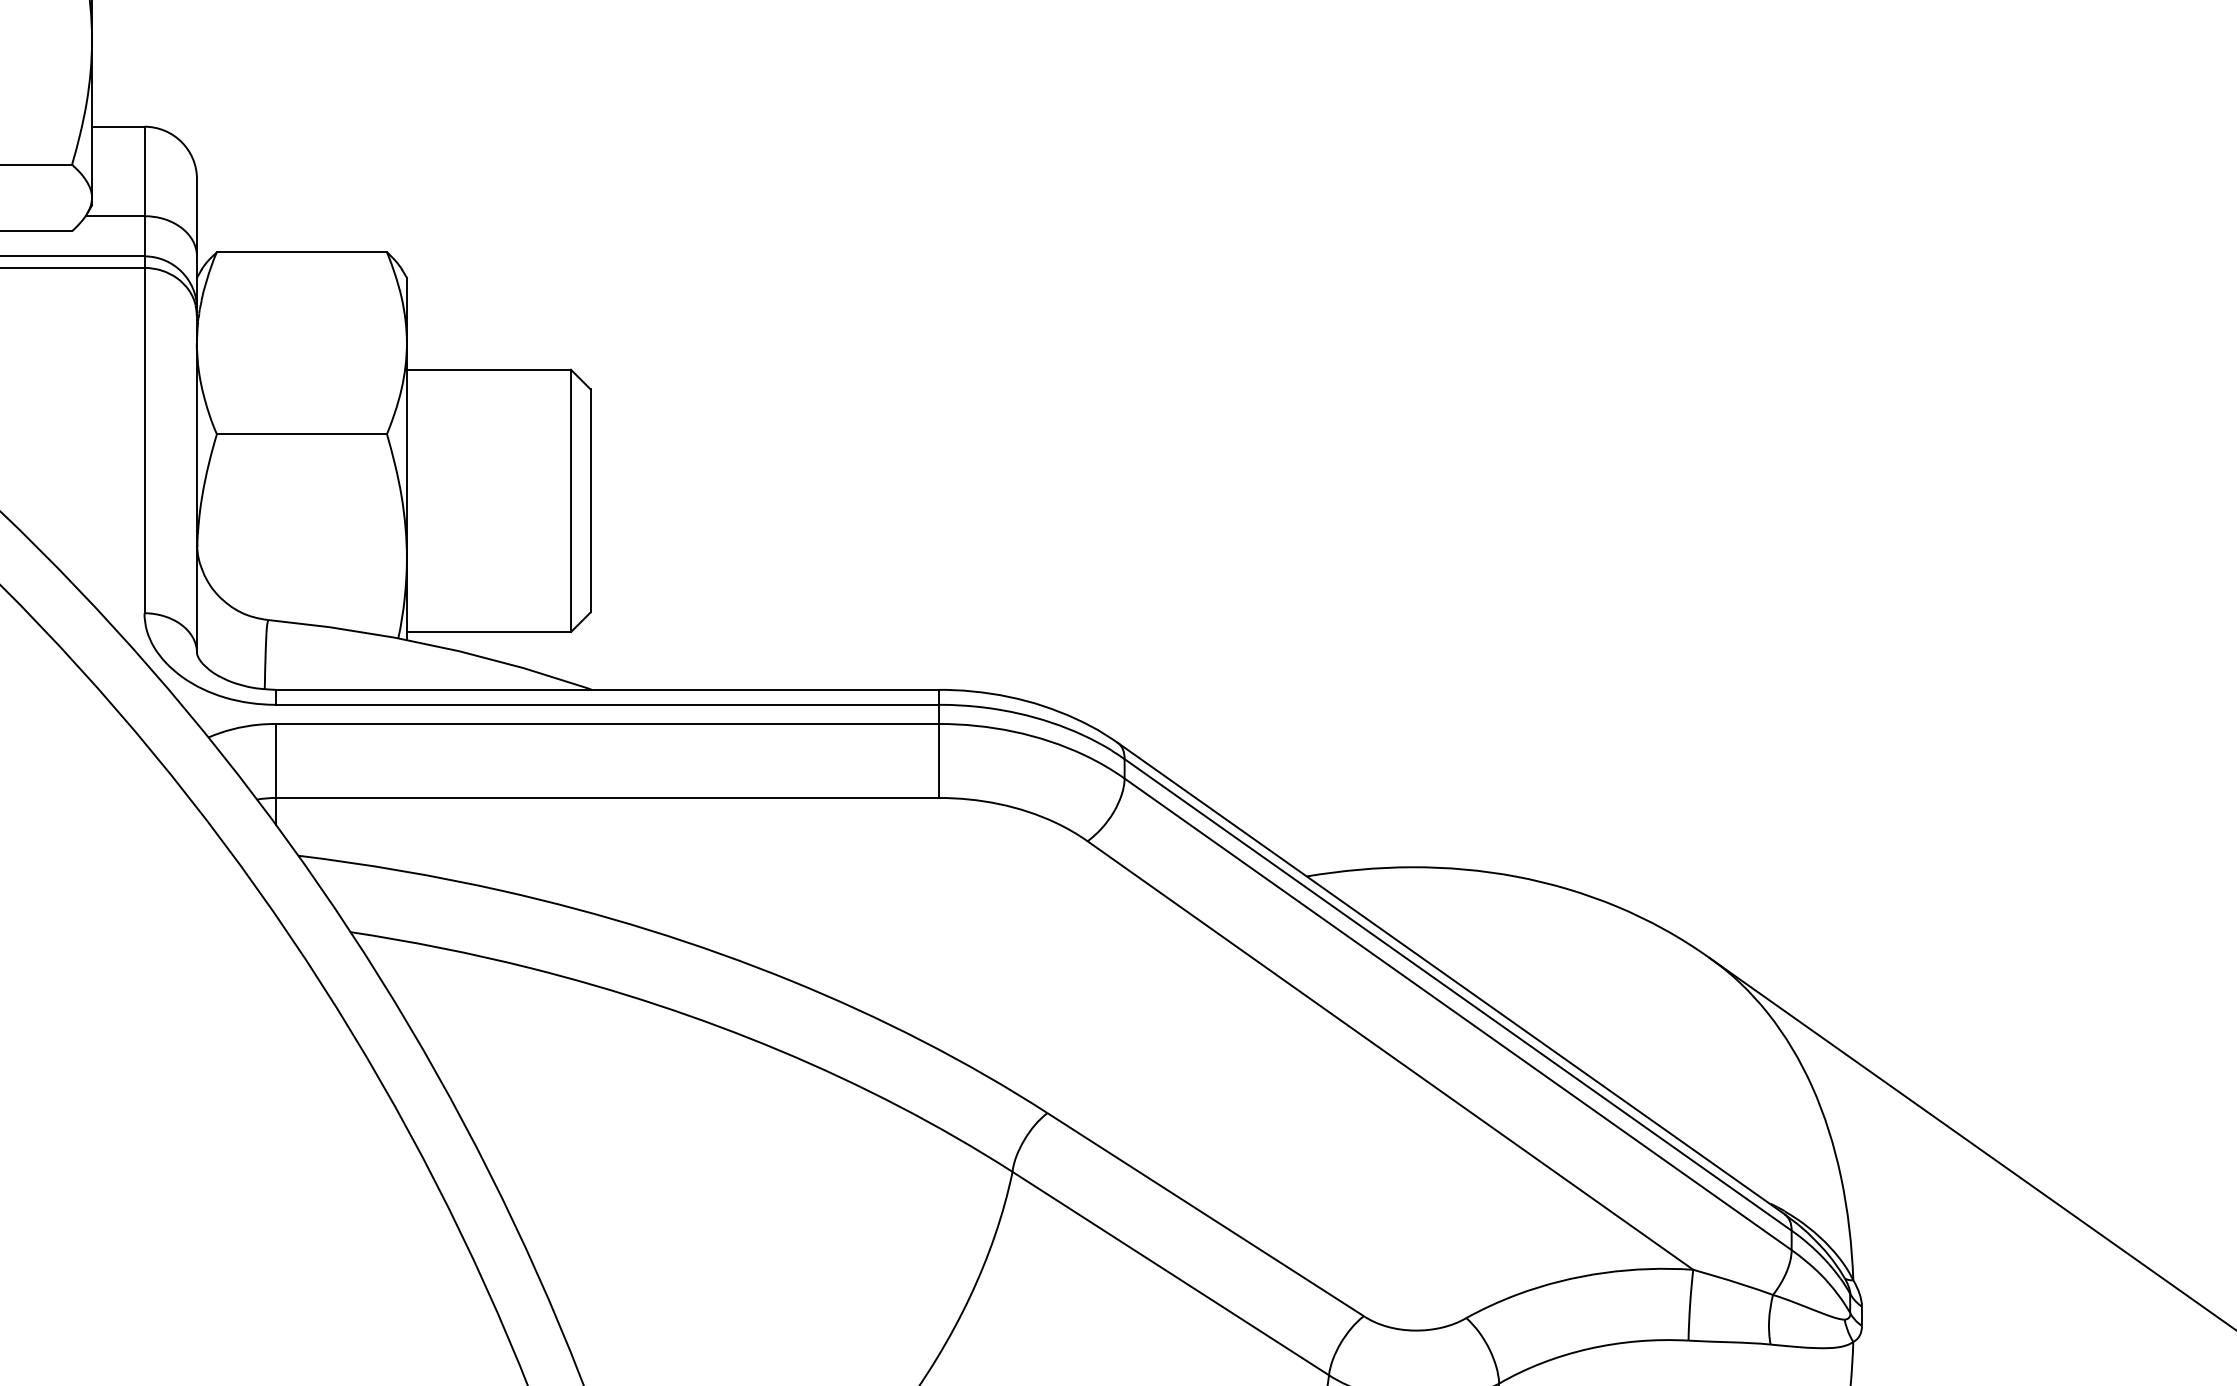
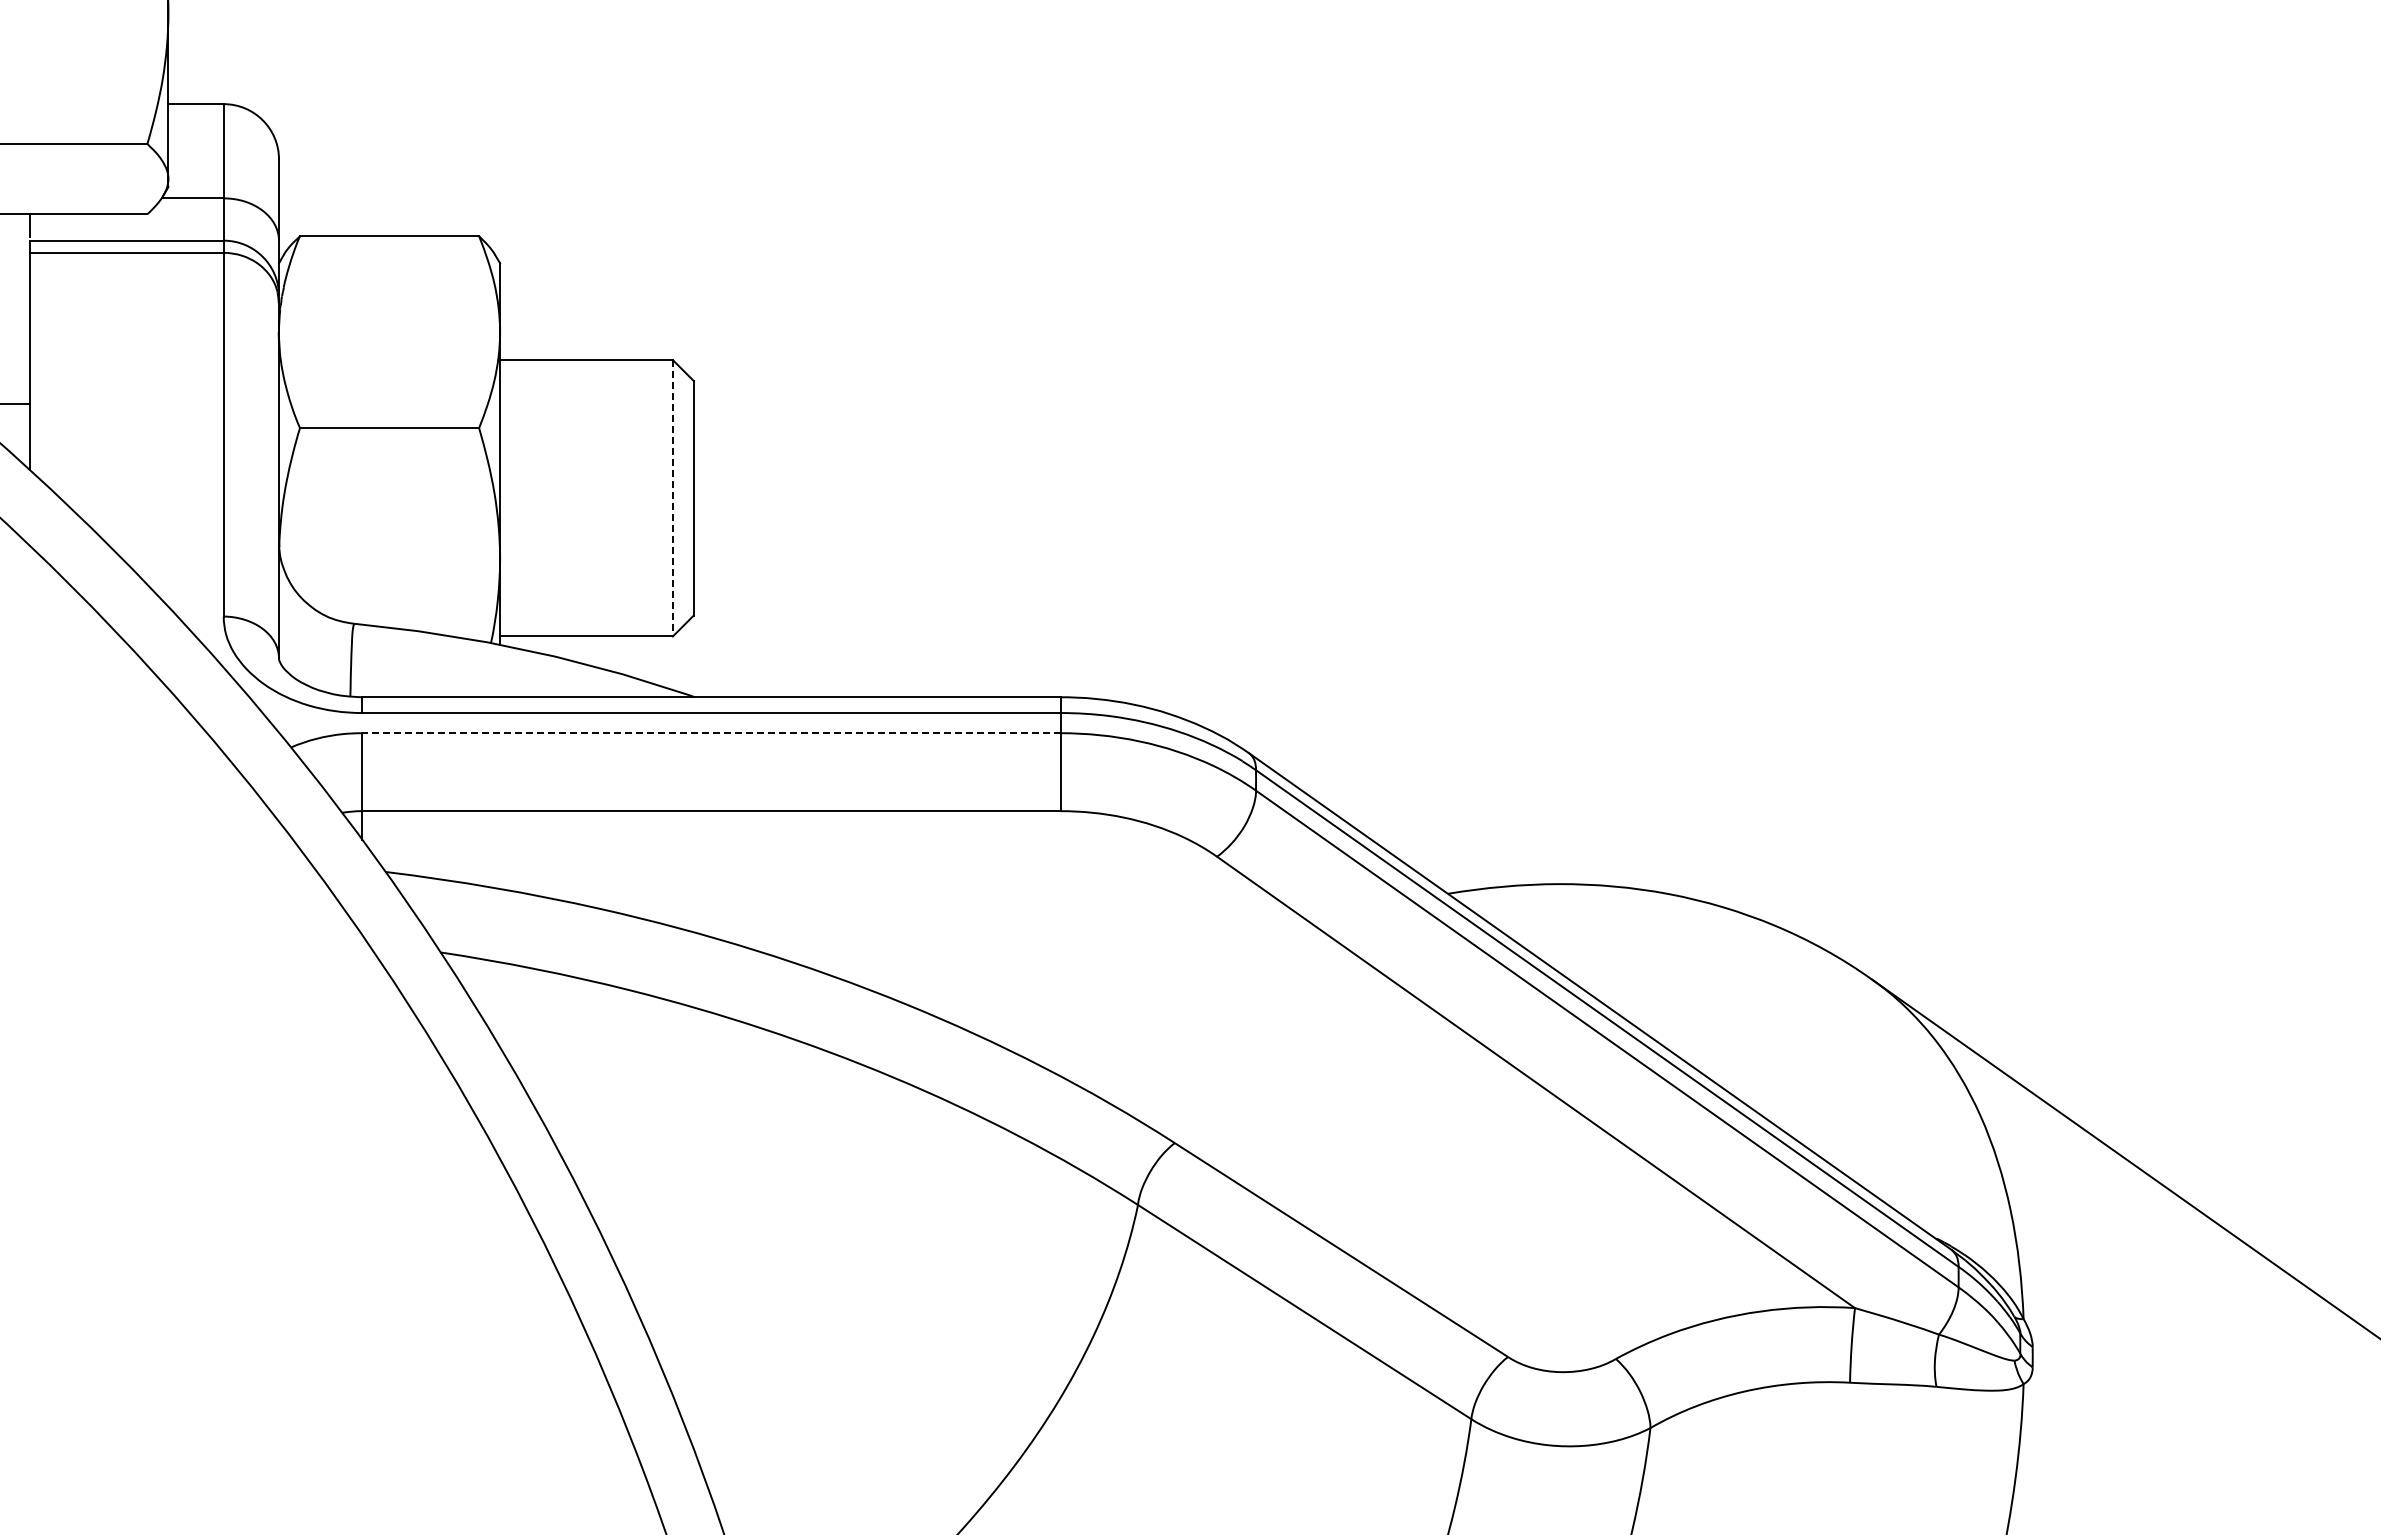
line: (570, 501) -> (672, 498), solid -> dashed
line: (606, 724) -> (710, 733), solid -> dashed

